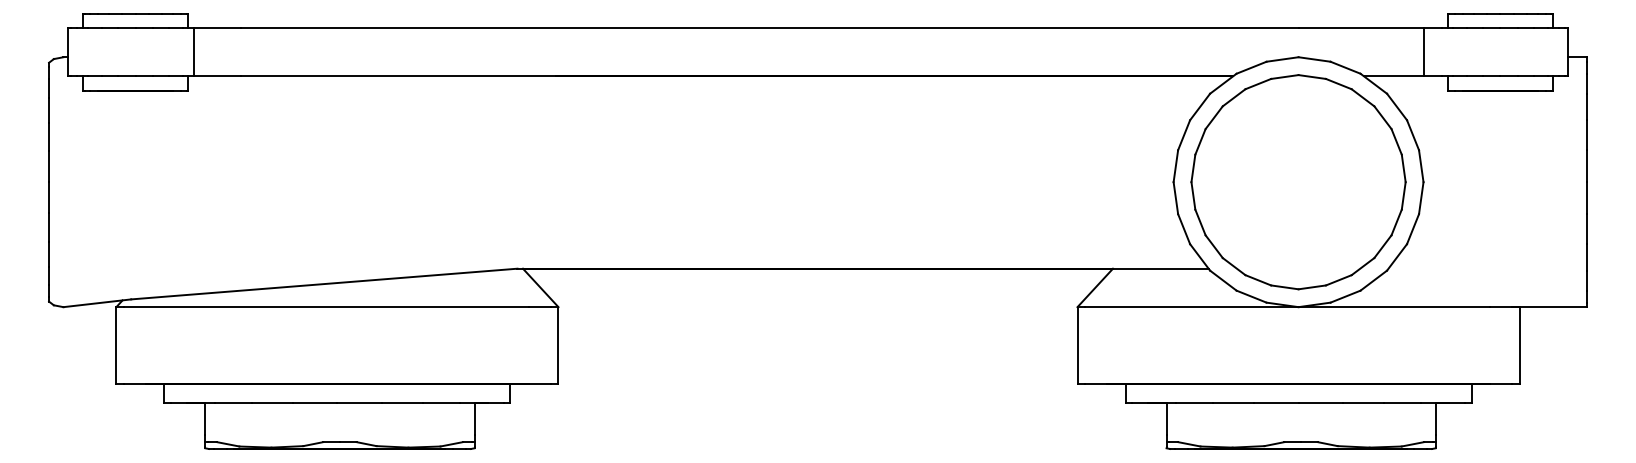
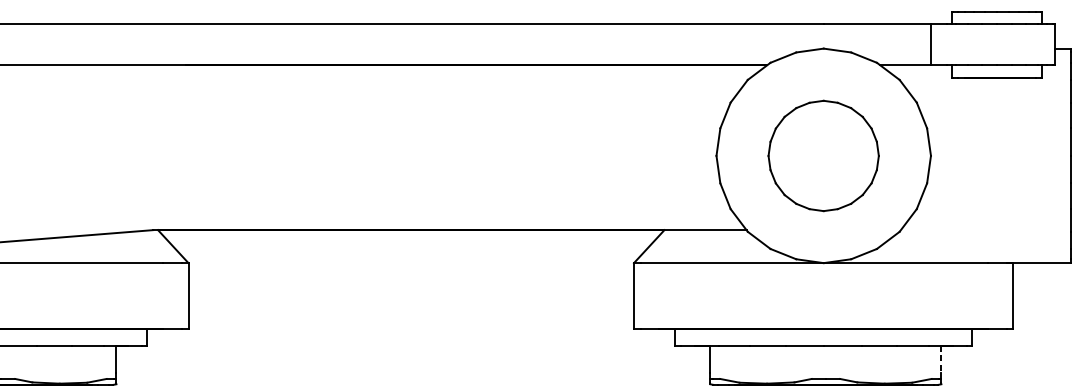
part: (1298, 182) -> (823, 156), size x0.6
line: (1435, 419) -> (941, 359), solid -> dashed

